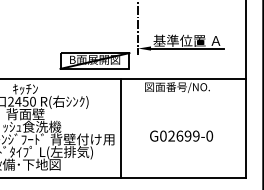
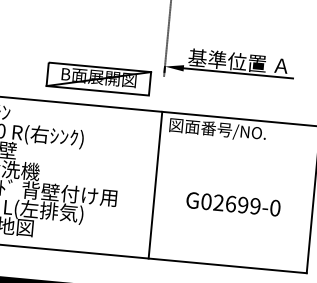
line: (121, 127) -> (155, 184), moved
text: (181, 135) -> (233, 203), moved

